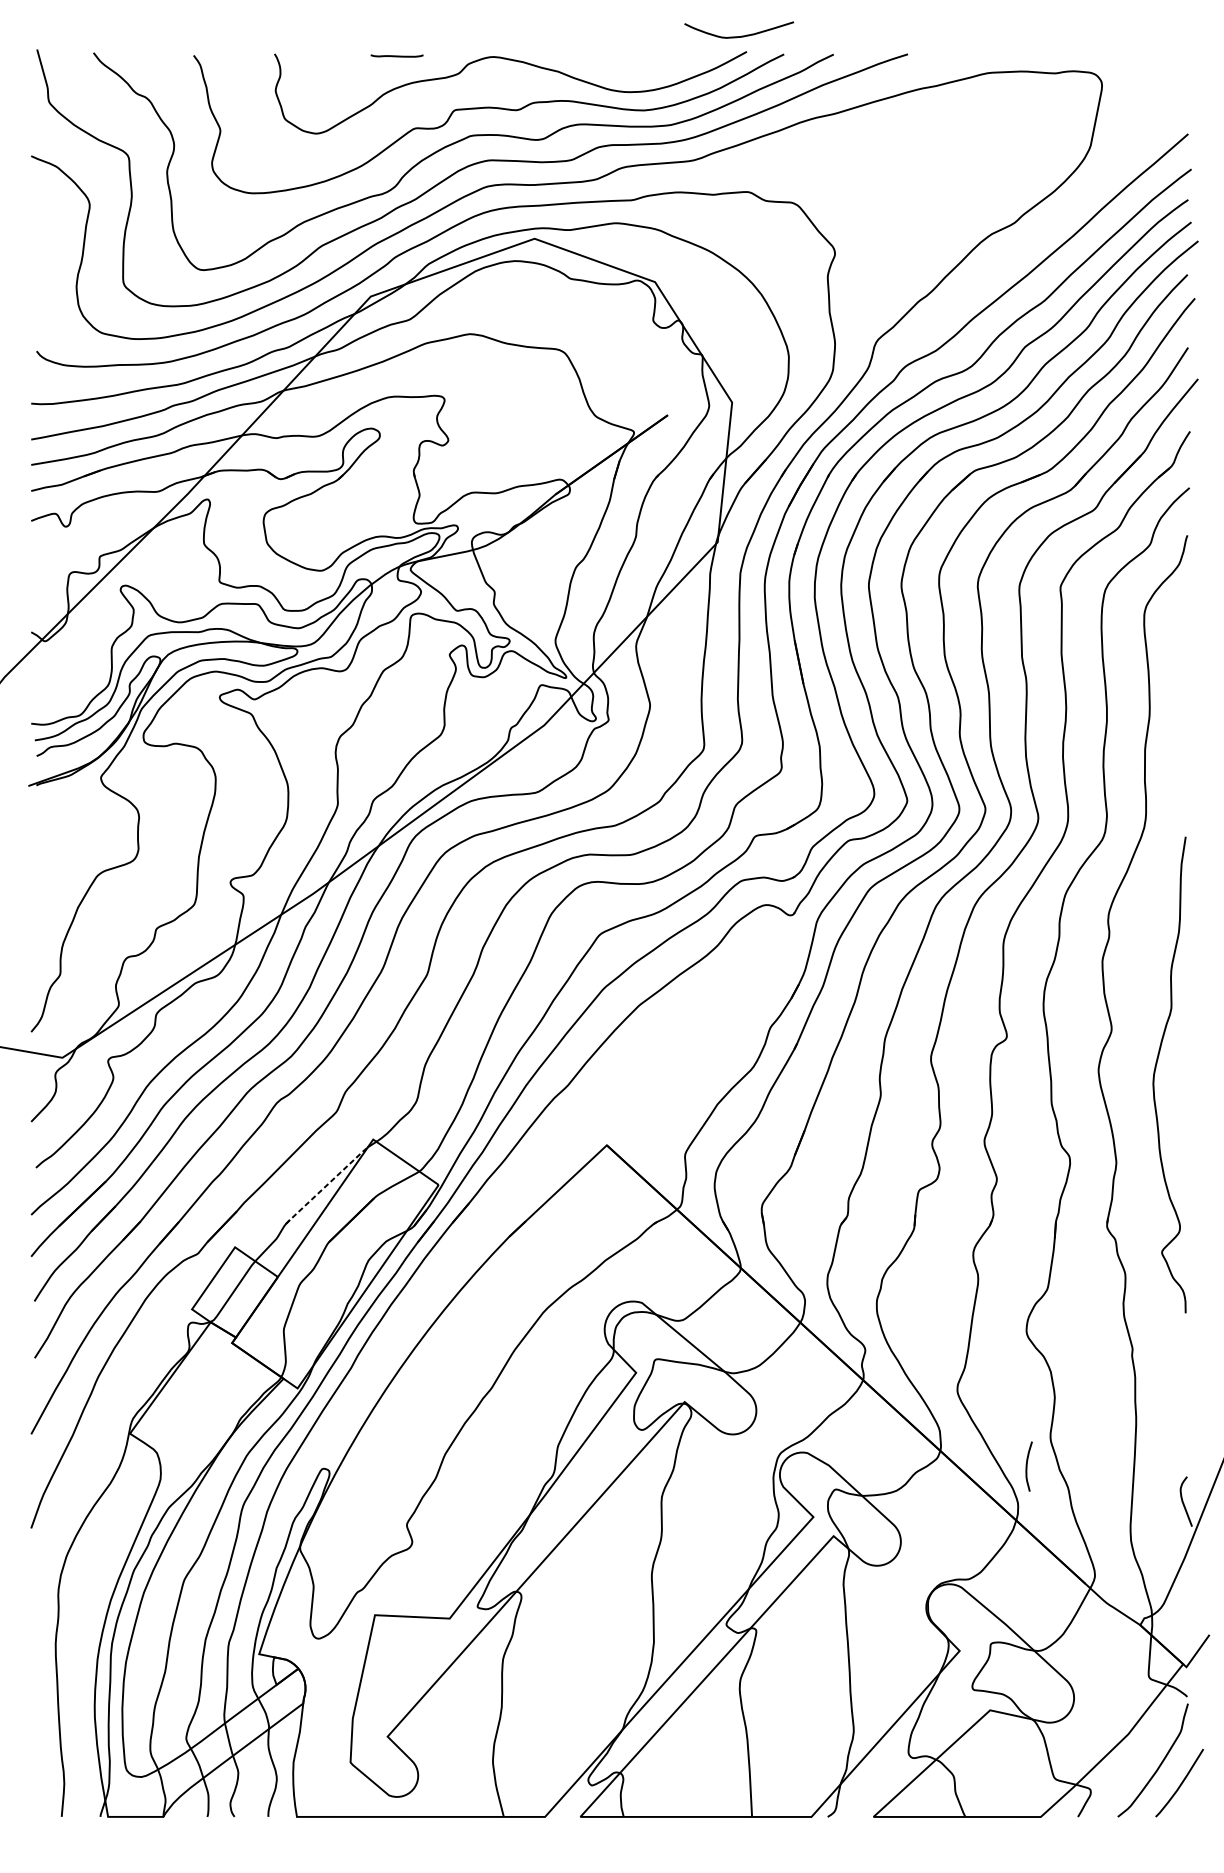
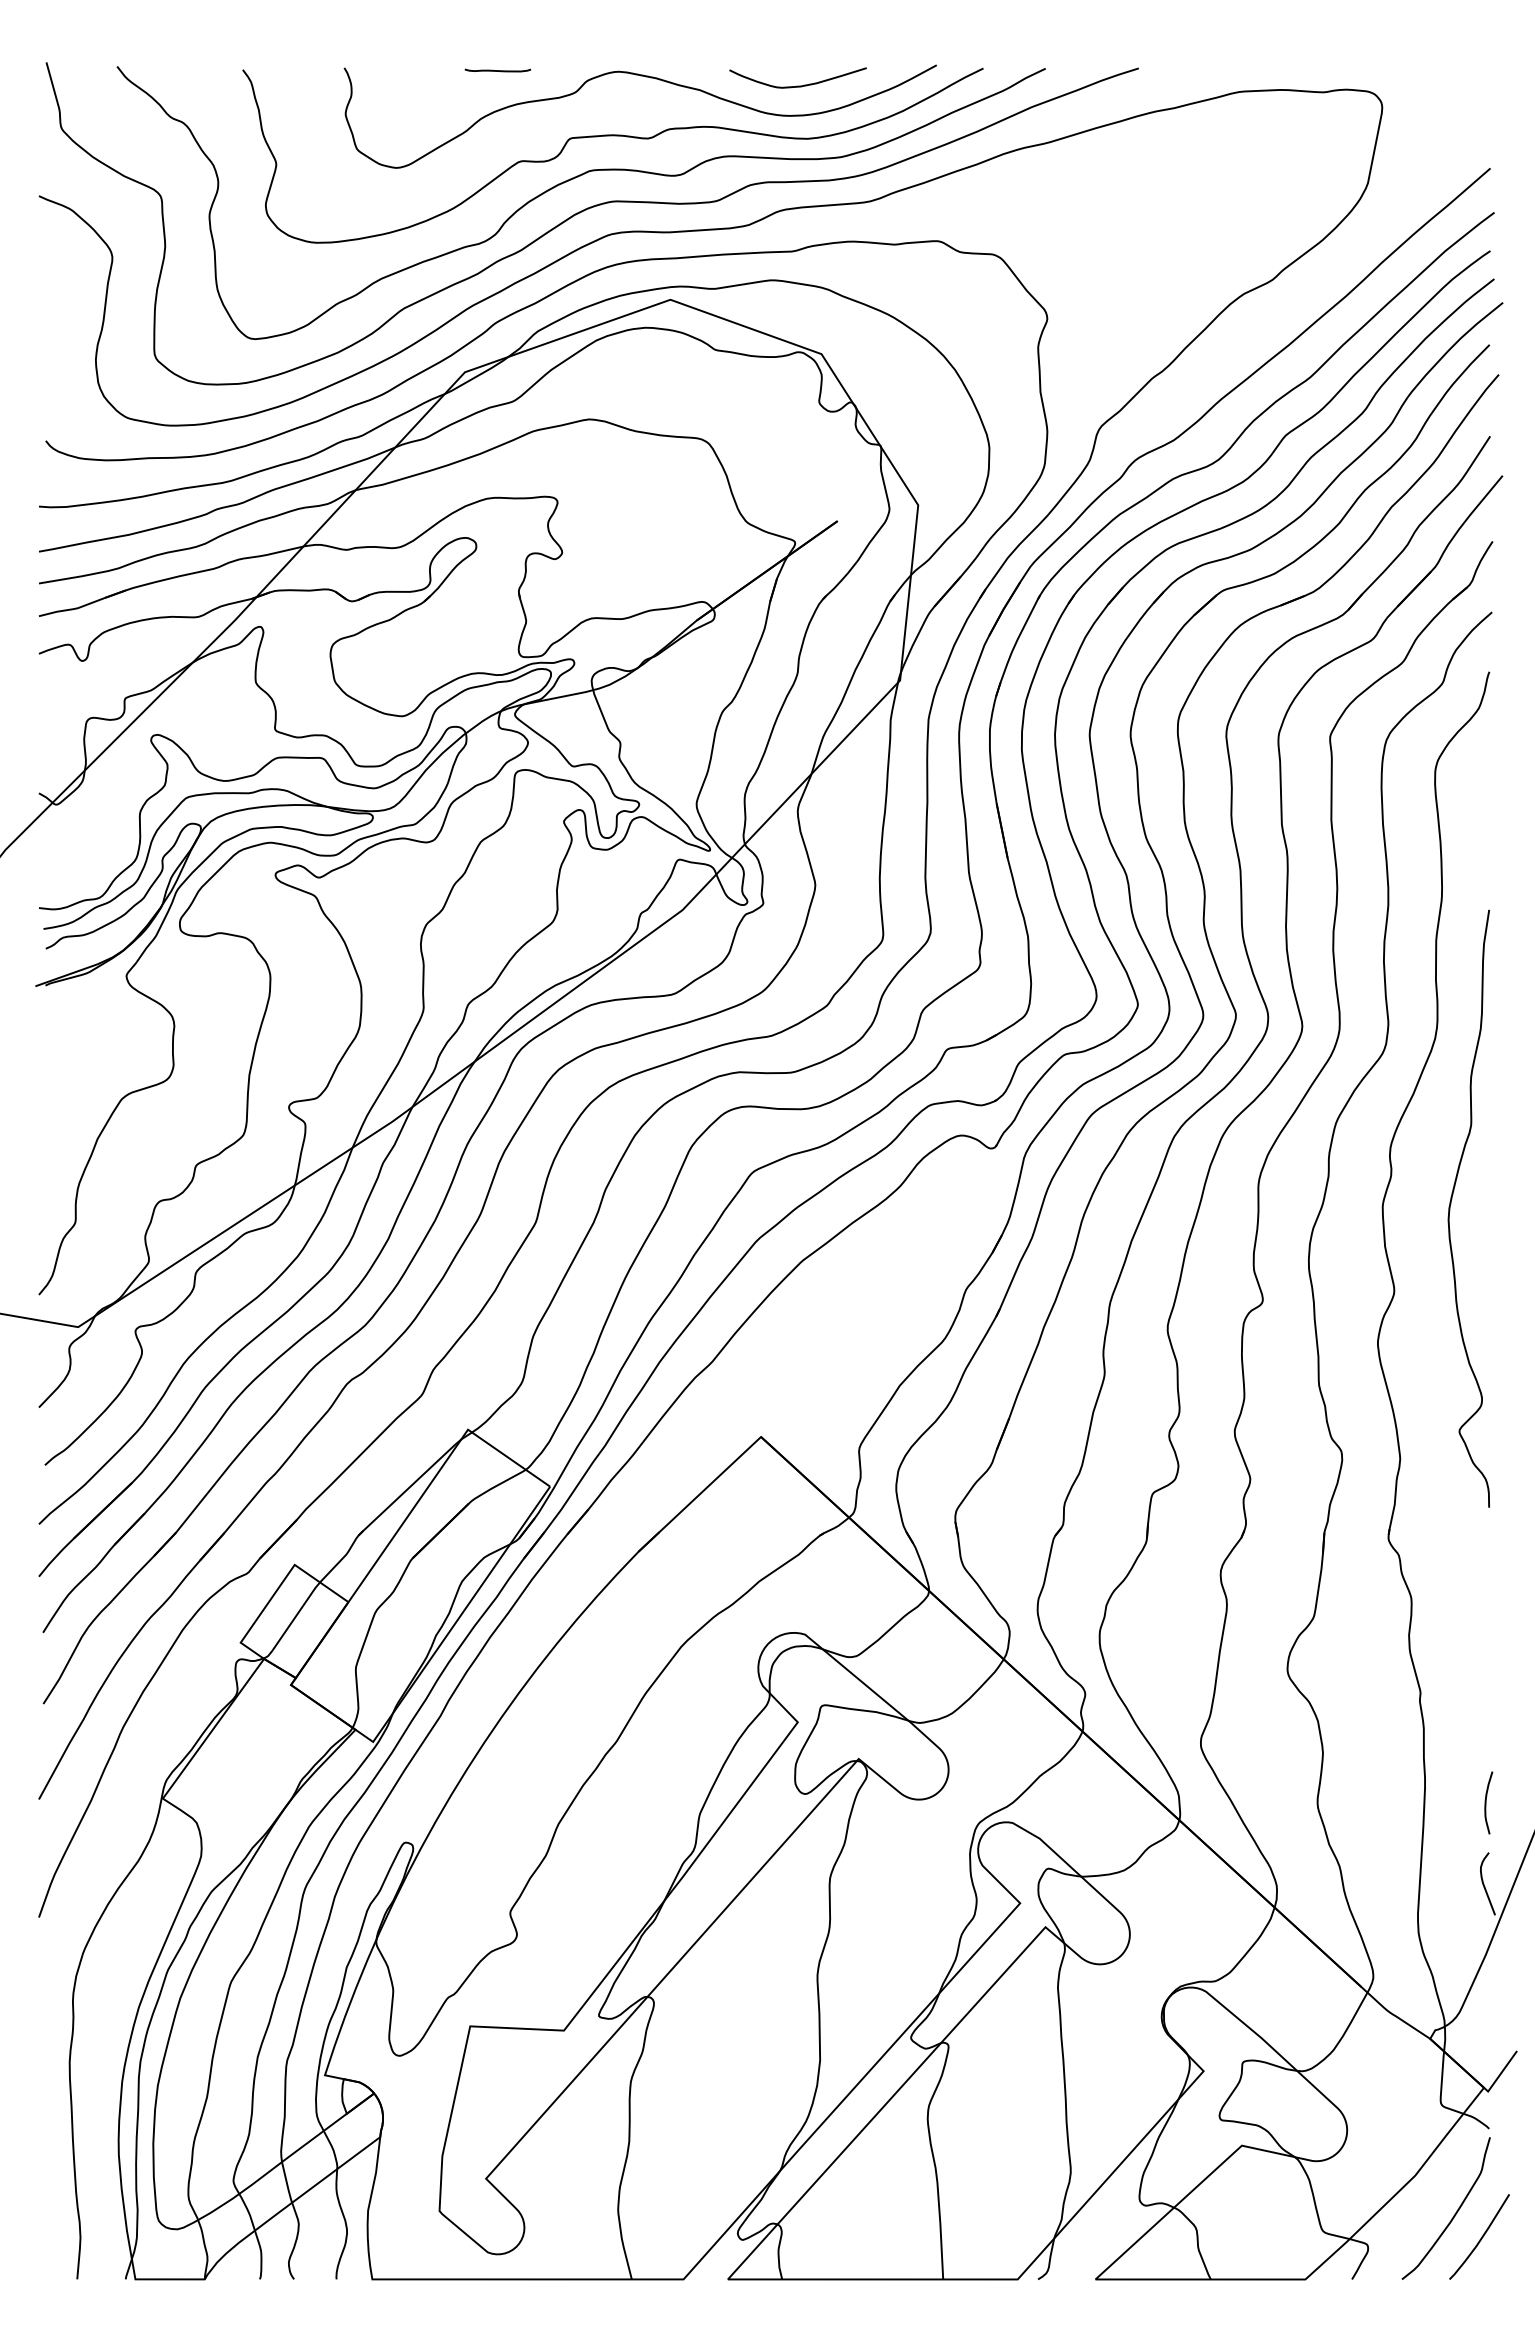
curve: (738, 36) -> (797, 85), moved
curve: (1155, 1071) -> (1451, 1204), moved
line: (326, 1185) -> (409, 1487), dashed -> solid
curve: (1027, 1466) -> (1486, 1802), moved

